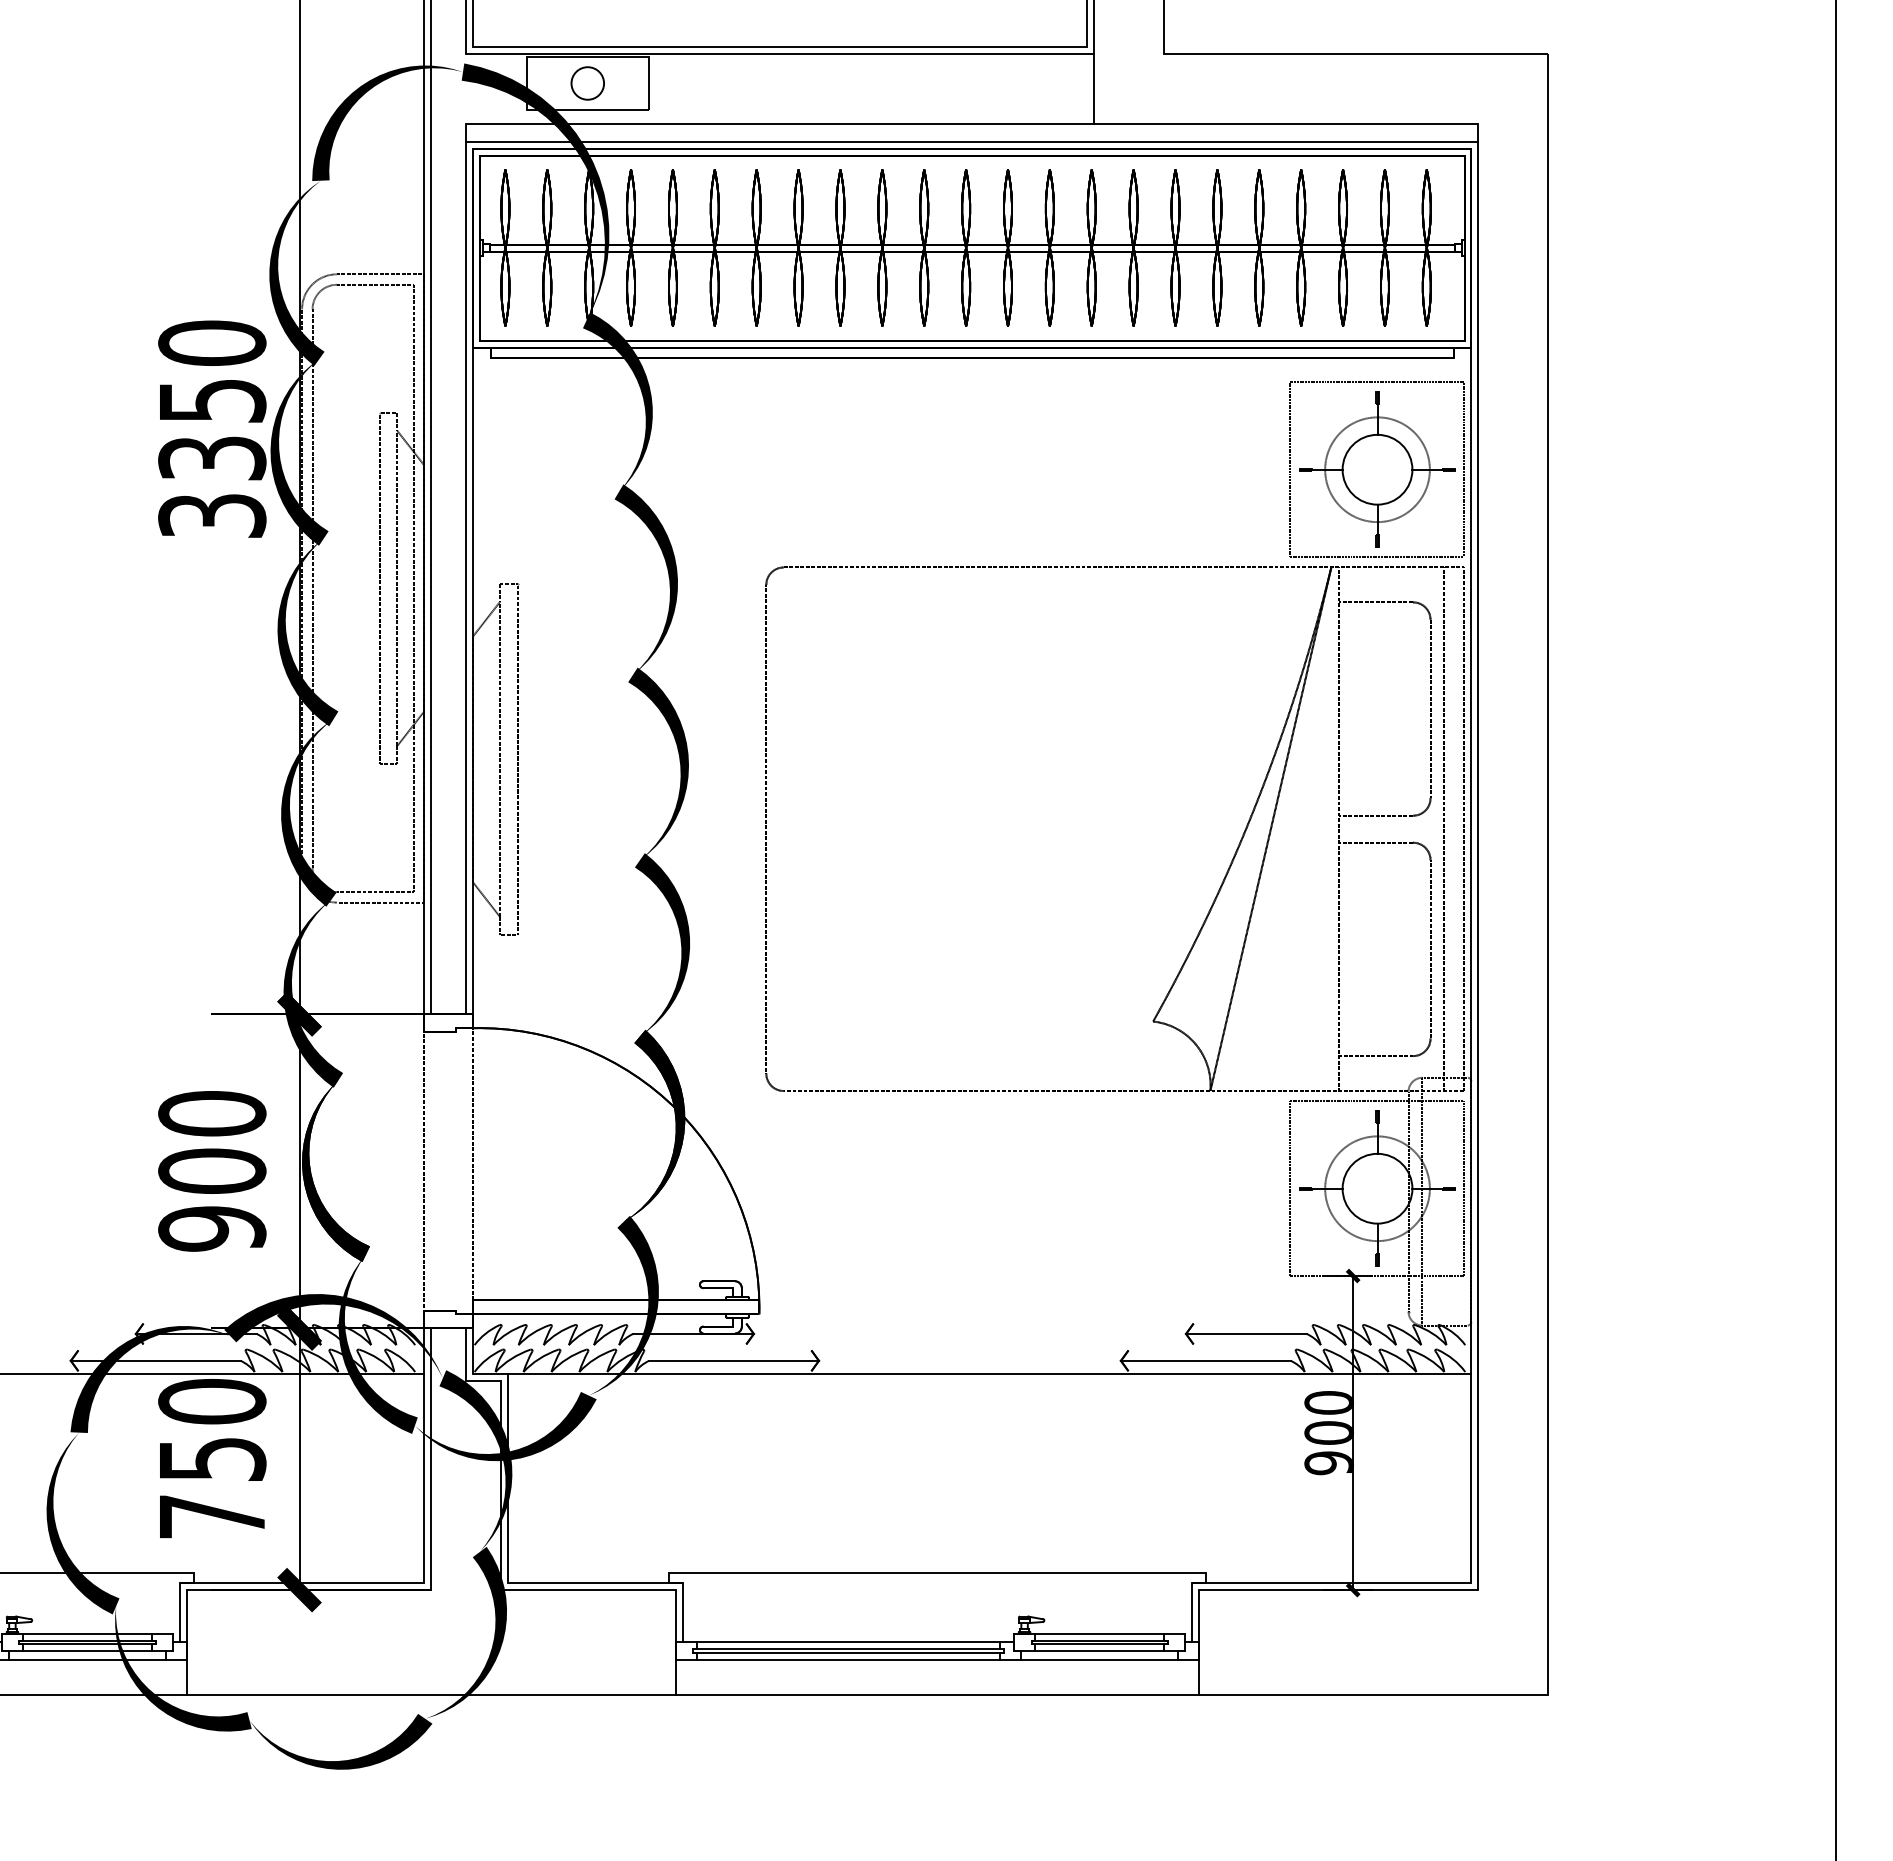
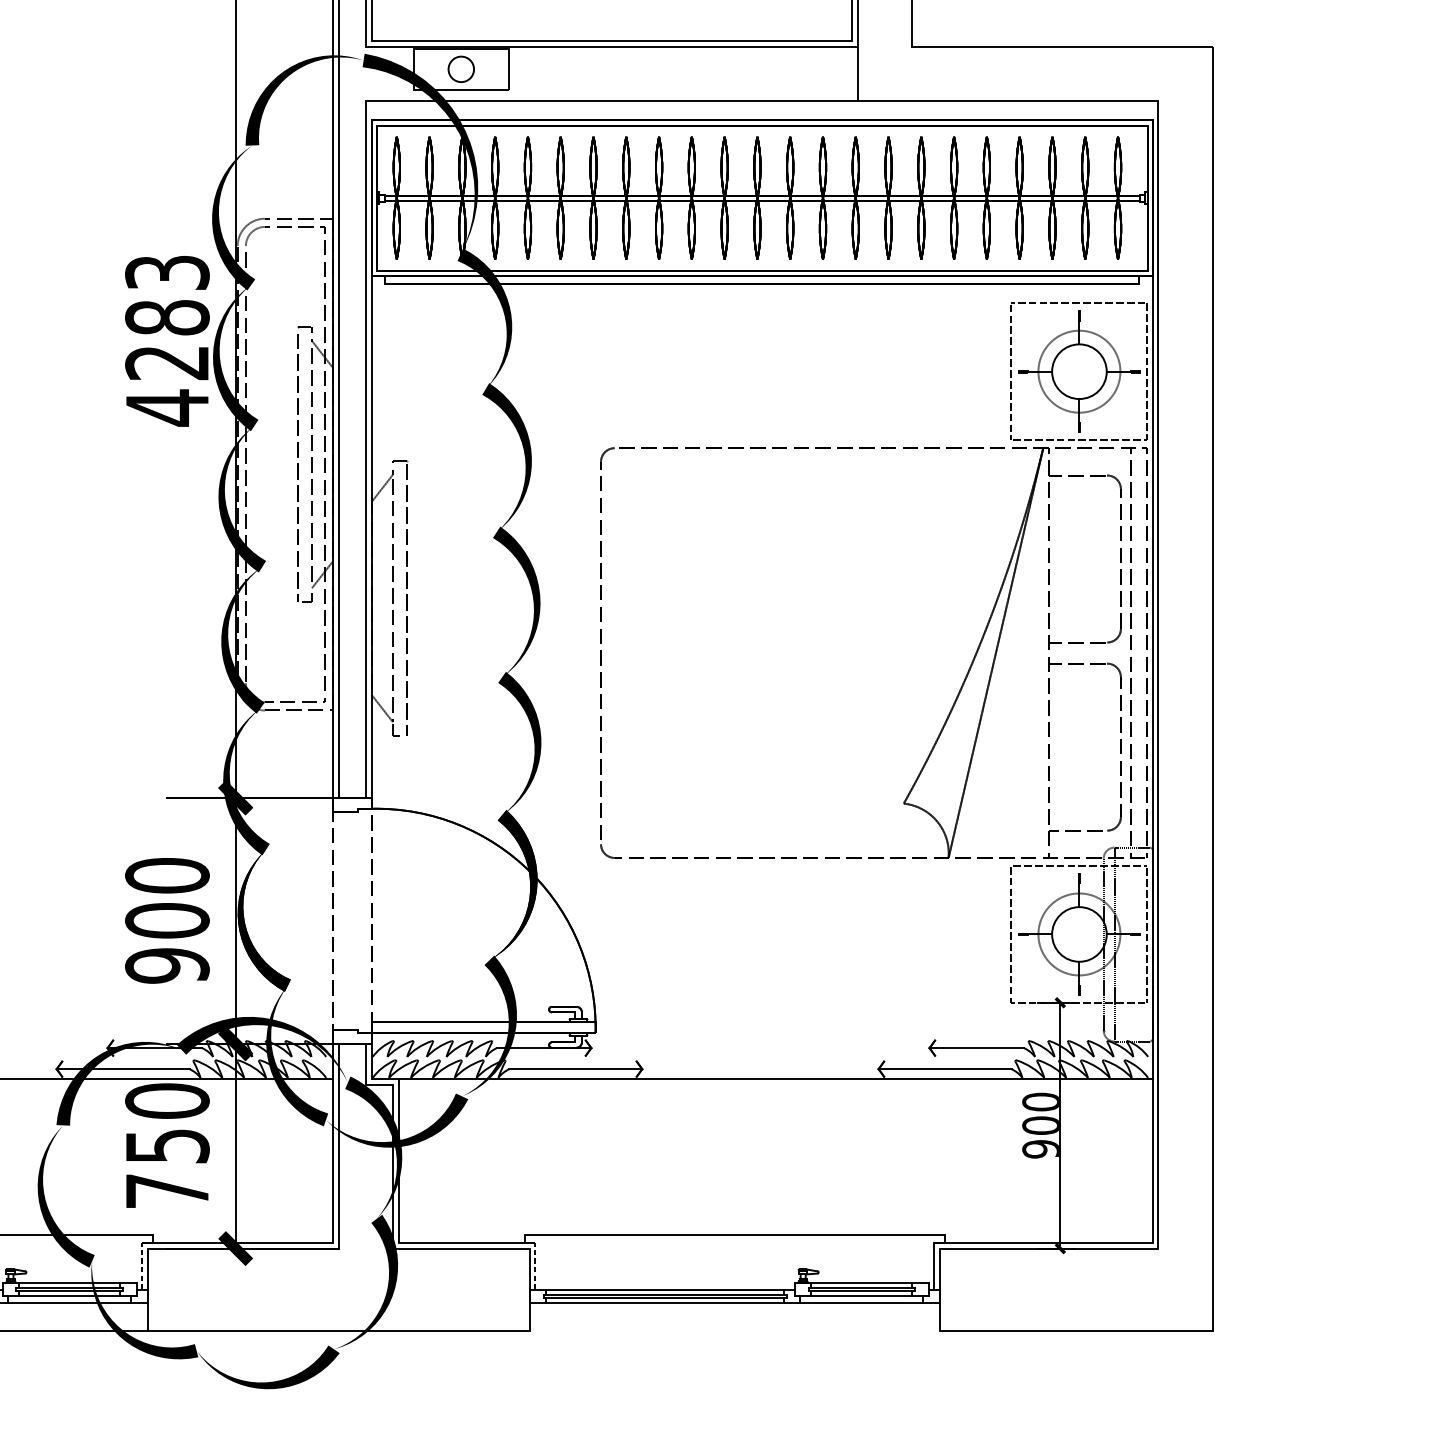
line: (972, 141) -> (762, 114), removed
text: (212, 430) -> (167, 340), 3350 -> 4283
line: (179, 1612) -> (141, 1266), solid -> dashed
line: (682, 1612) -> (535, 1266), solid -> dashed
line: (937, 1694) -> (735, 1330), removed

